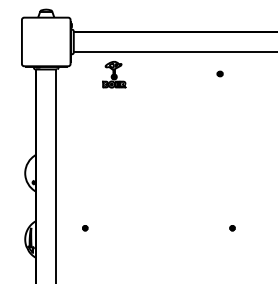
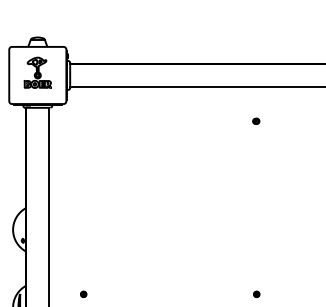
part: (219, 73) -> (255, 120), moved
part: (114, 74) -> (38, 72), moved

